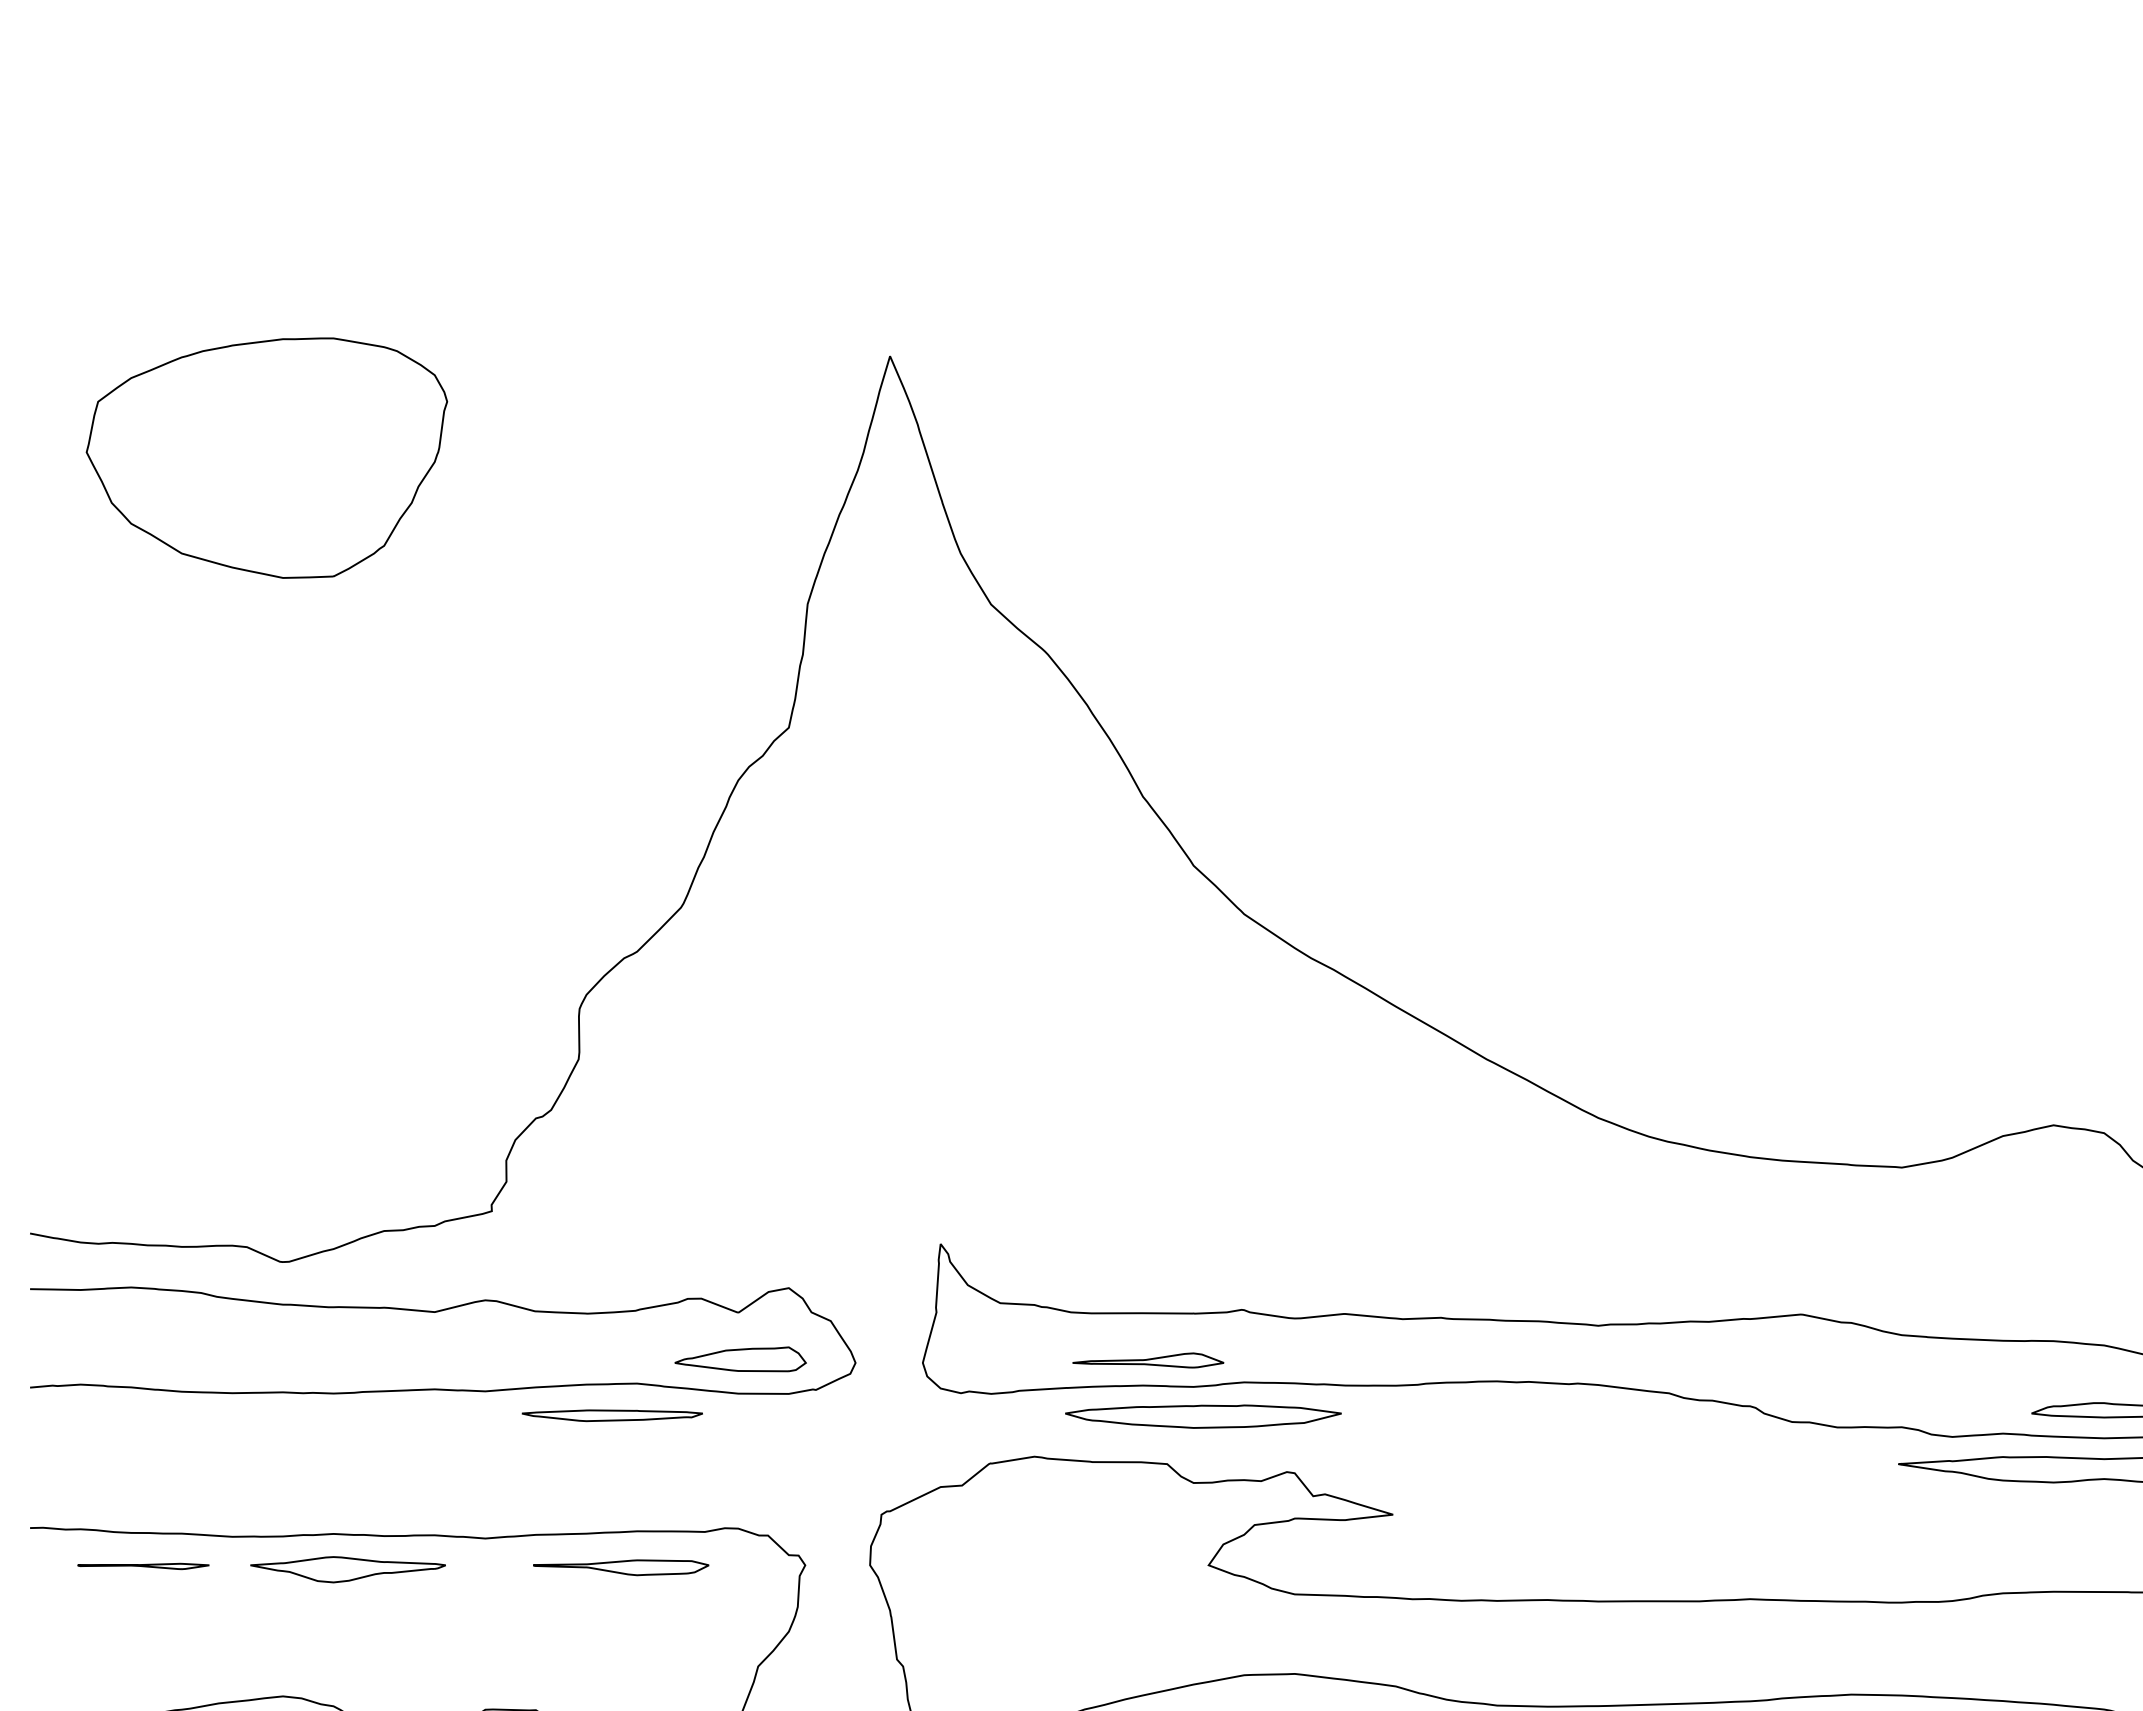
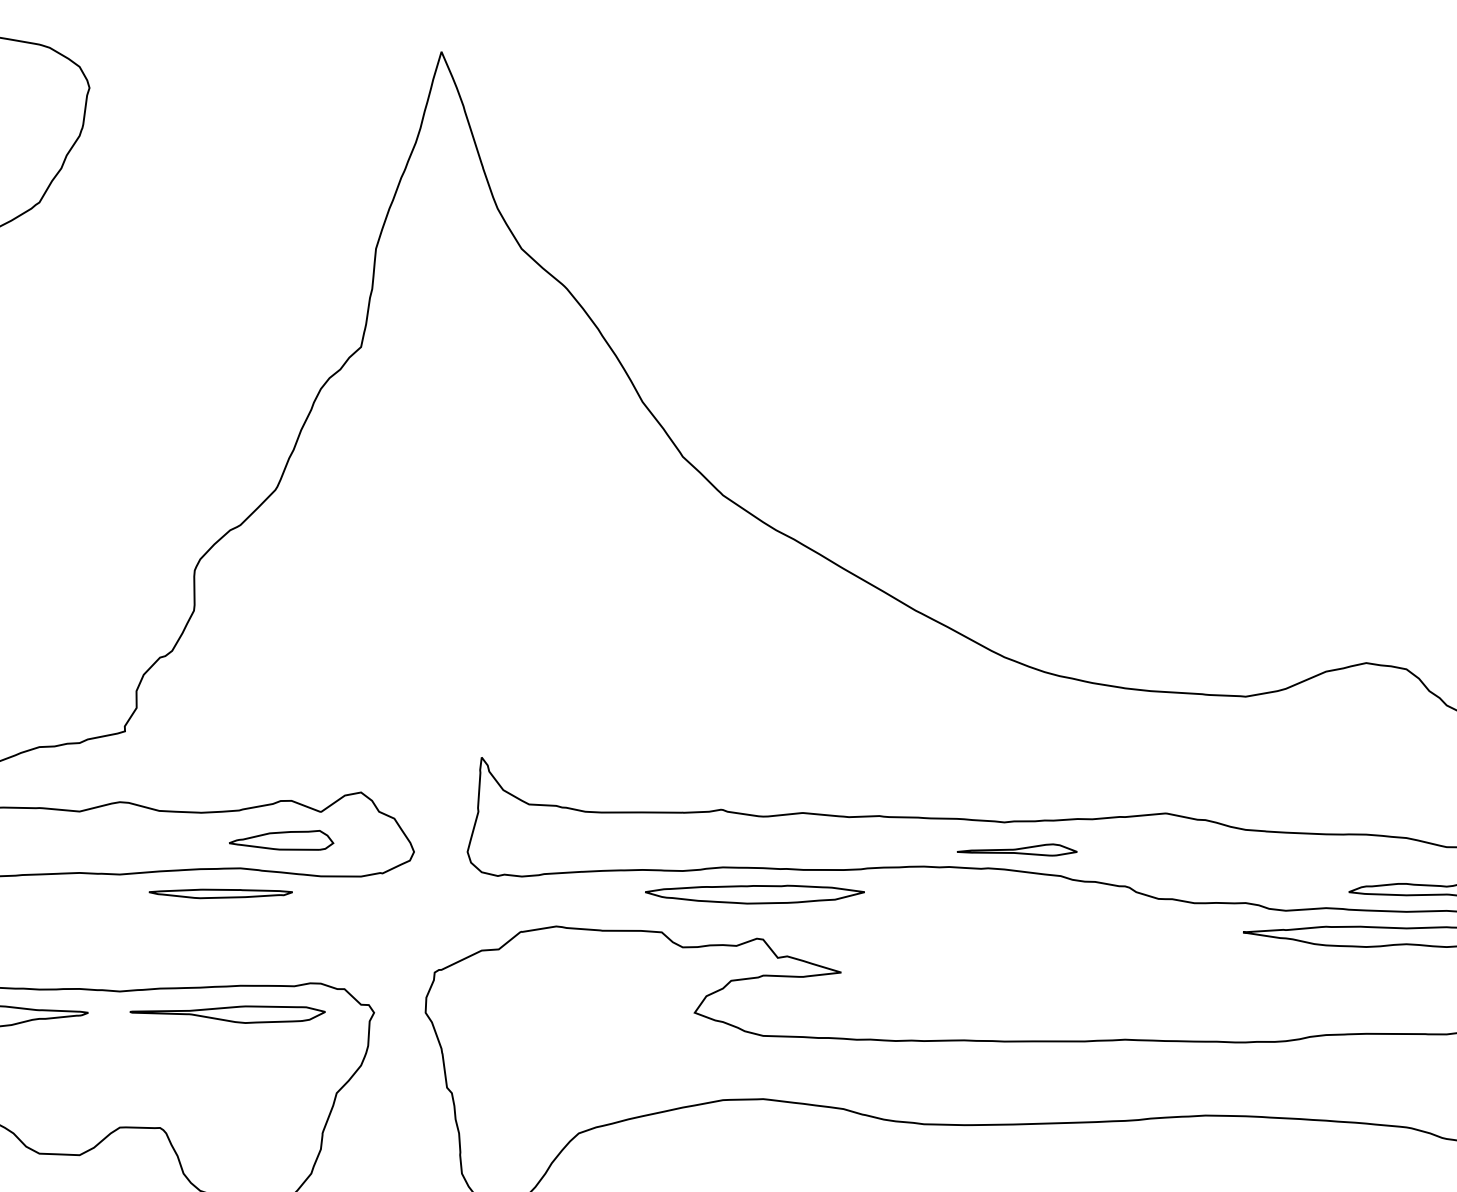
part: (740, 1359) -> (281, 840), moved
part: (1148, 1360) -> (1017, 850), moved
part: (1203, 1416) -> (755, 894), moved
part: (621, 1567) -> (228, 1014), size x1.4

